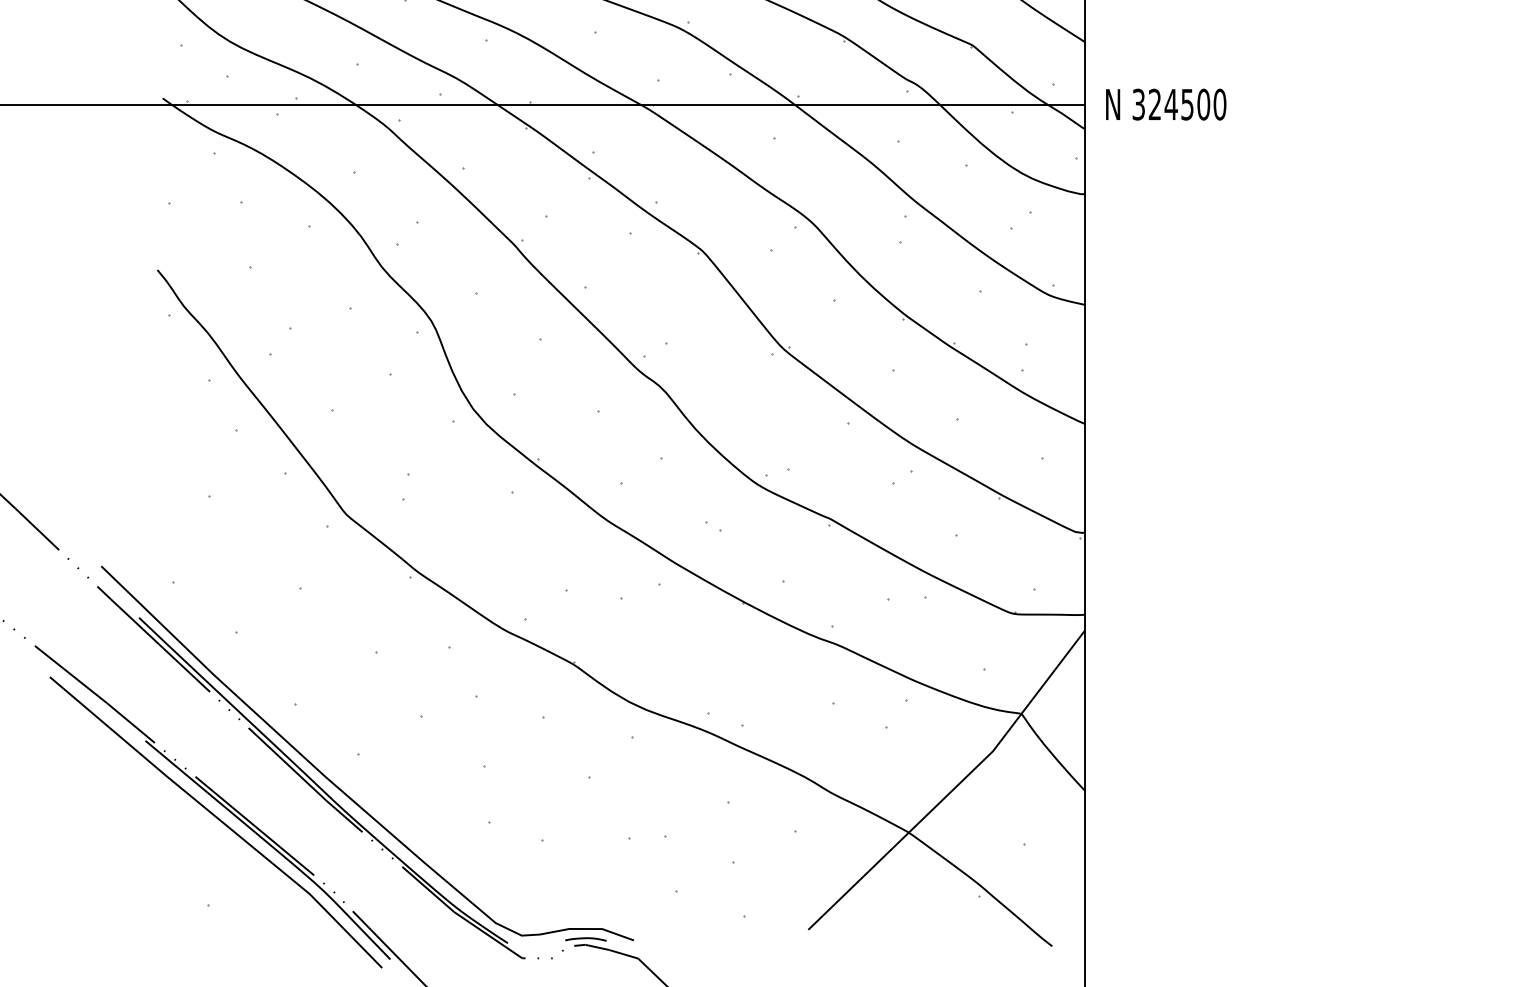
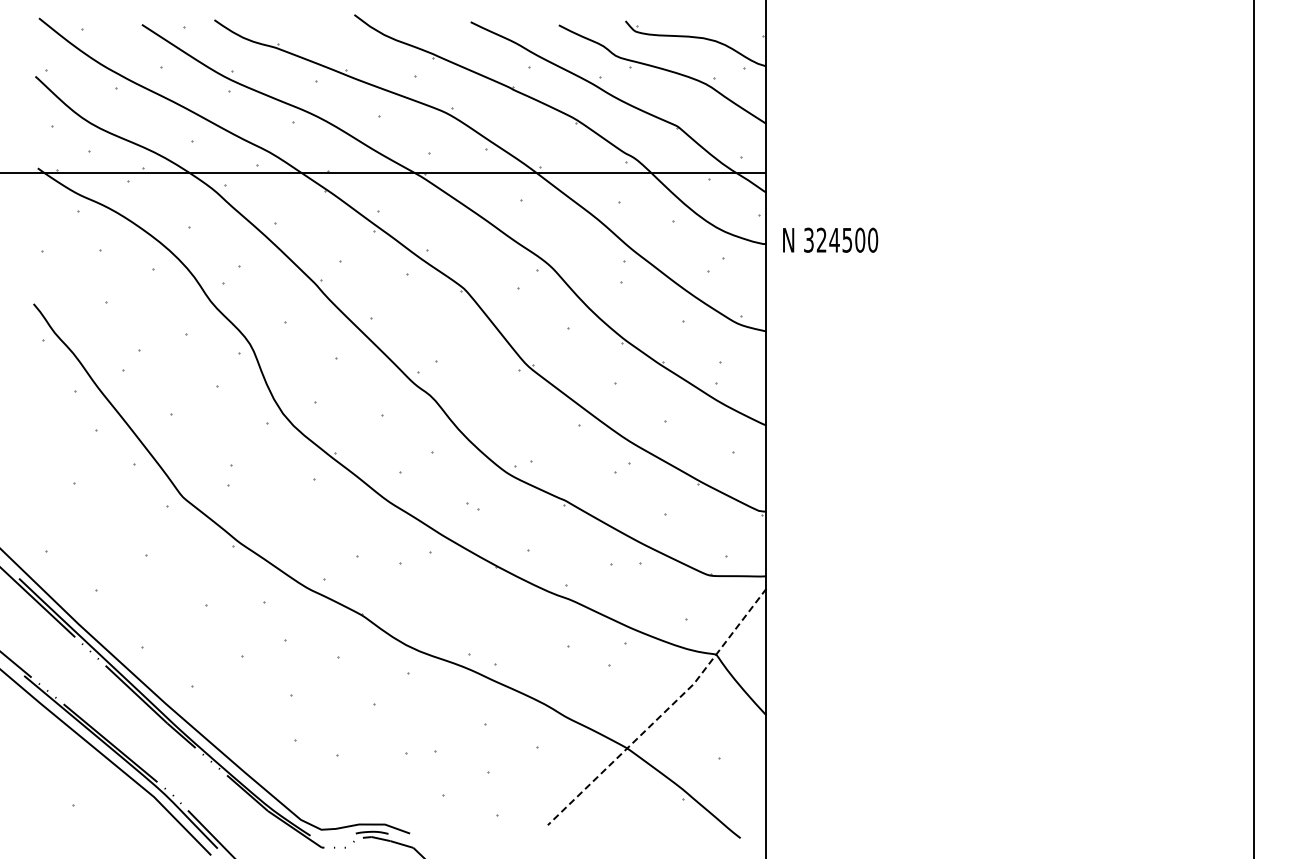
text: (1166, 103) -> (830, 239), moved
line: (955, 787) -> (664, 712), solid -> dashed

